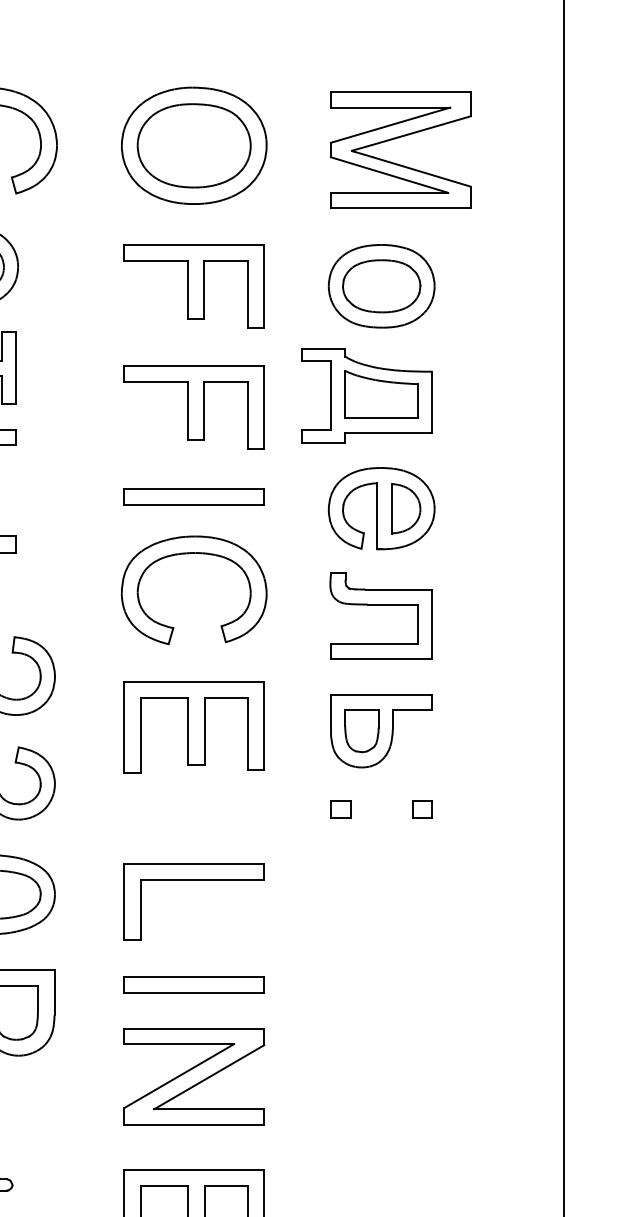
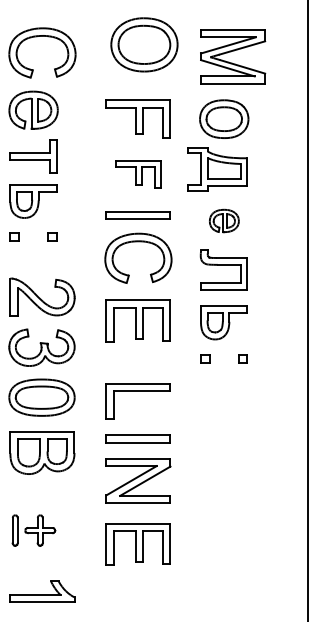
part: (194, 144) -> (144, 44), moved
part: (192, 407) -> (137, 174), size x0.7
part: (382, 507) -> (224, 220), size x0.6

